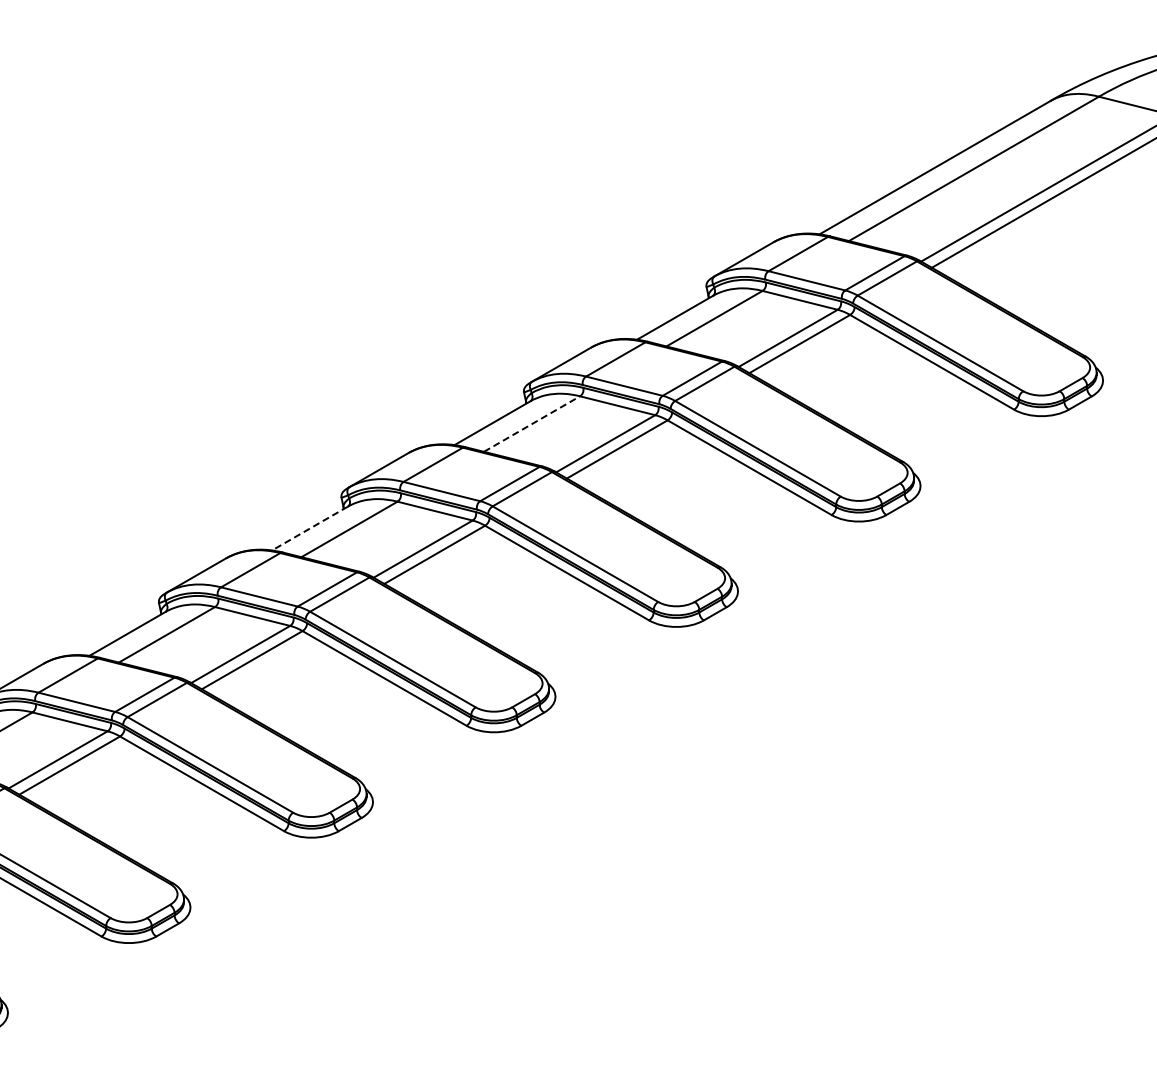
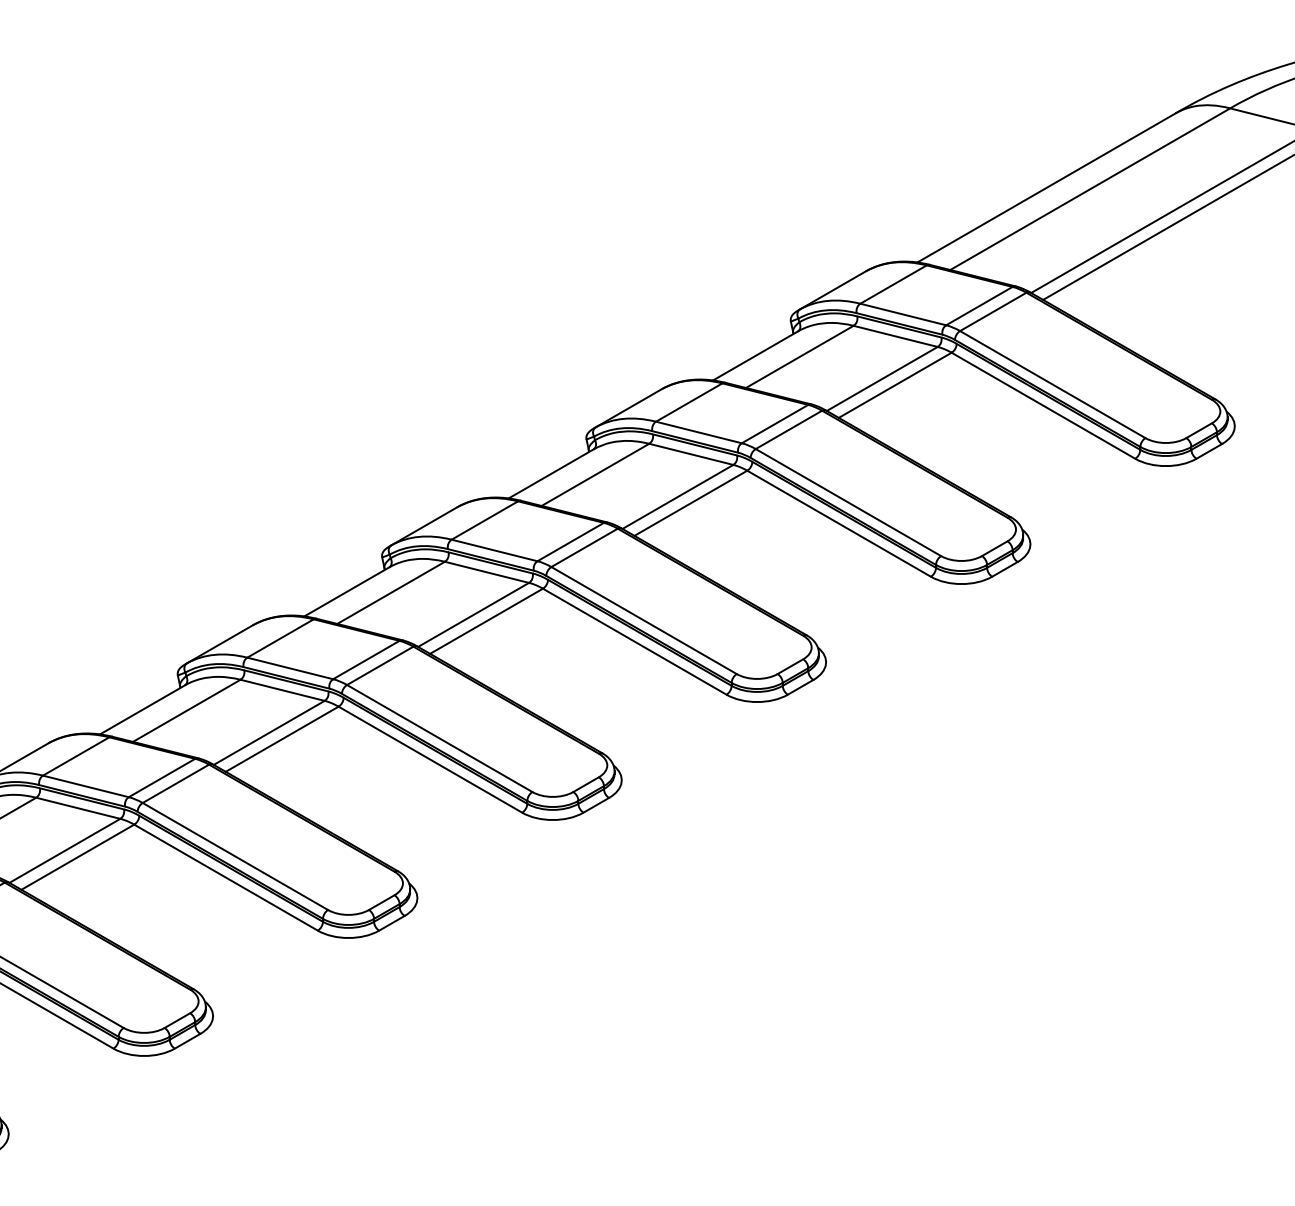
line: (532, 423) -> (595, 474), dashed -> solid
line: (310, 528) -> (347, 591), dashed -> solid

